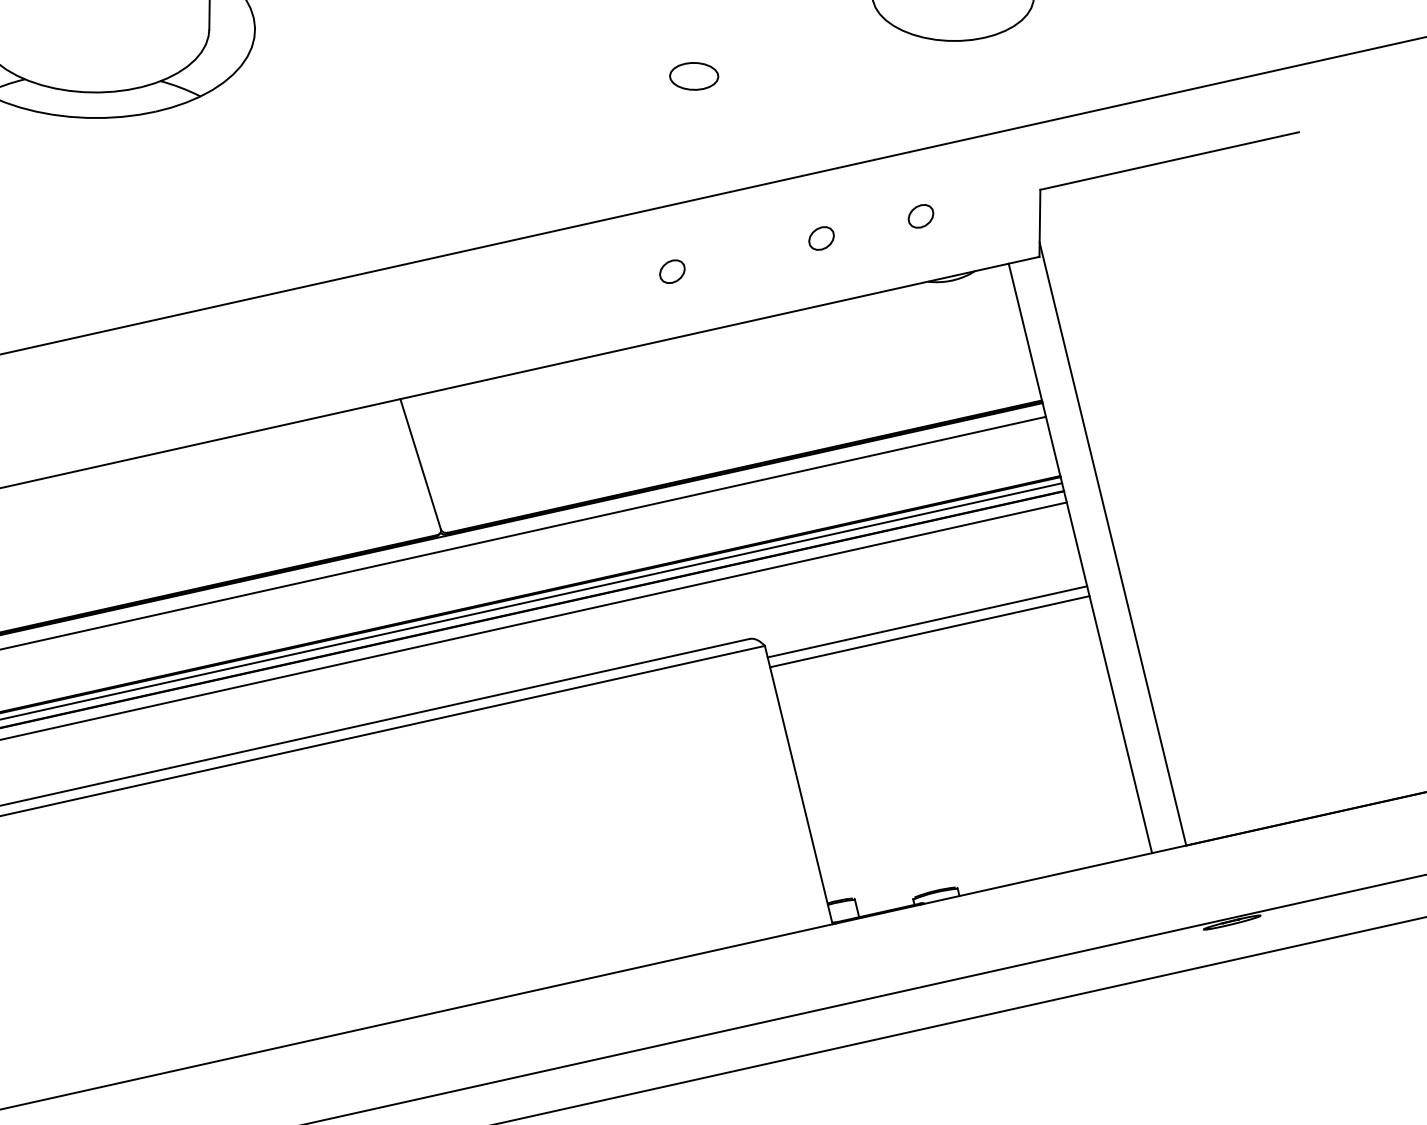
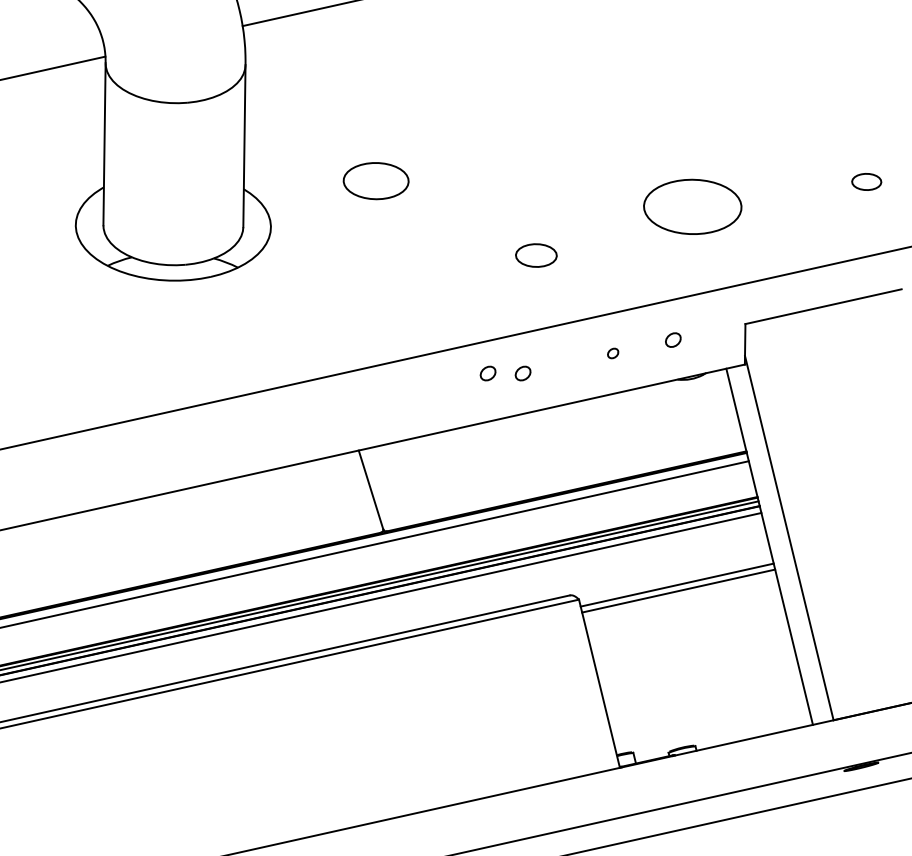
part: (692, 76) -> (535, 255), size x1.4
part: (820, 238) -> (612, 353), size x0.7
part: (613, 271) -> (487, 373), added

